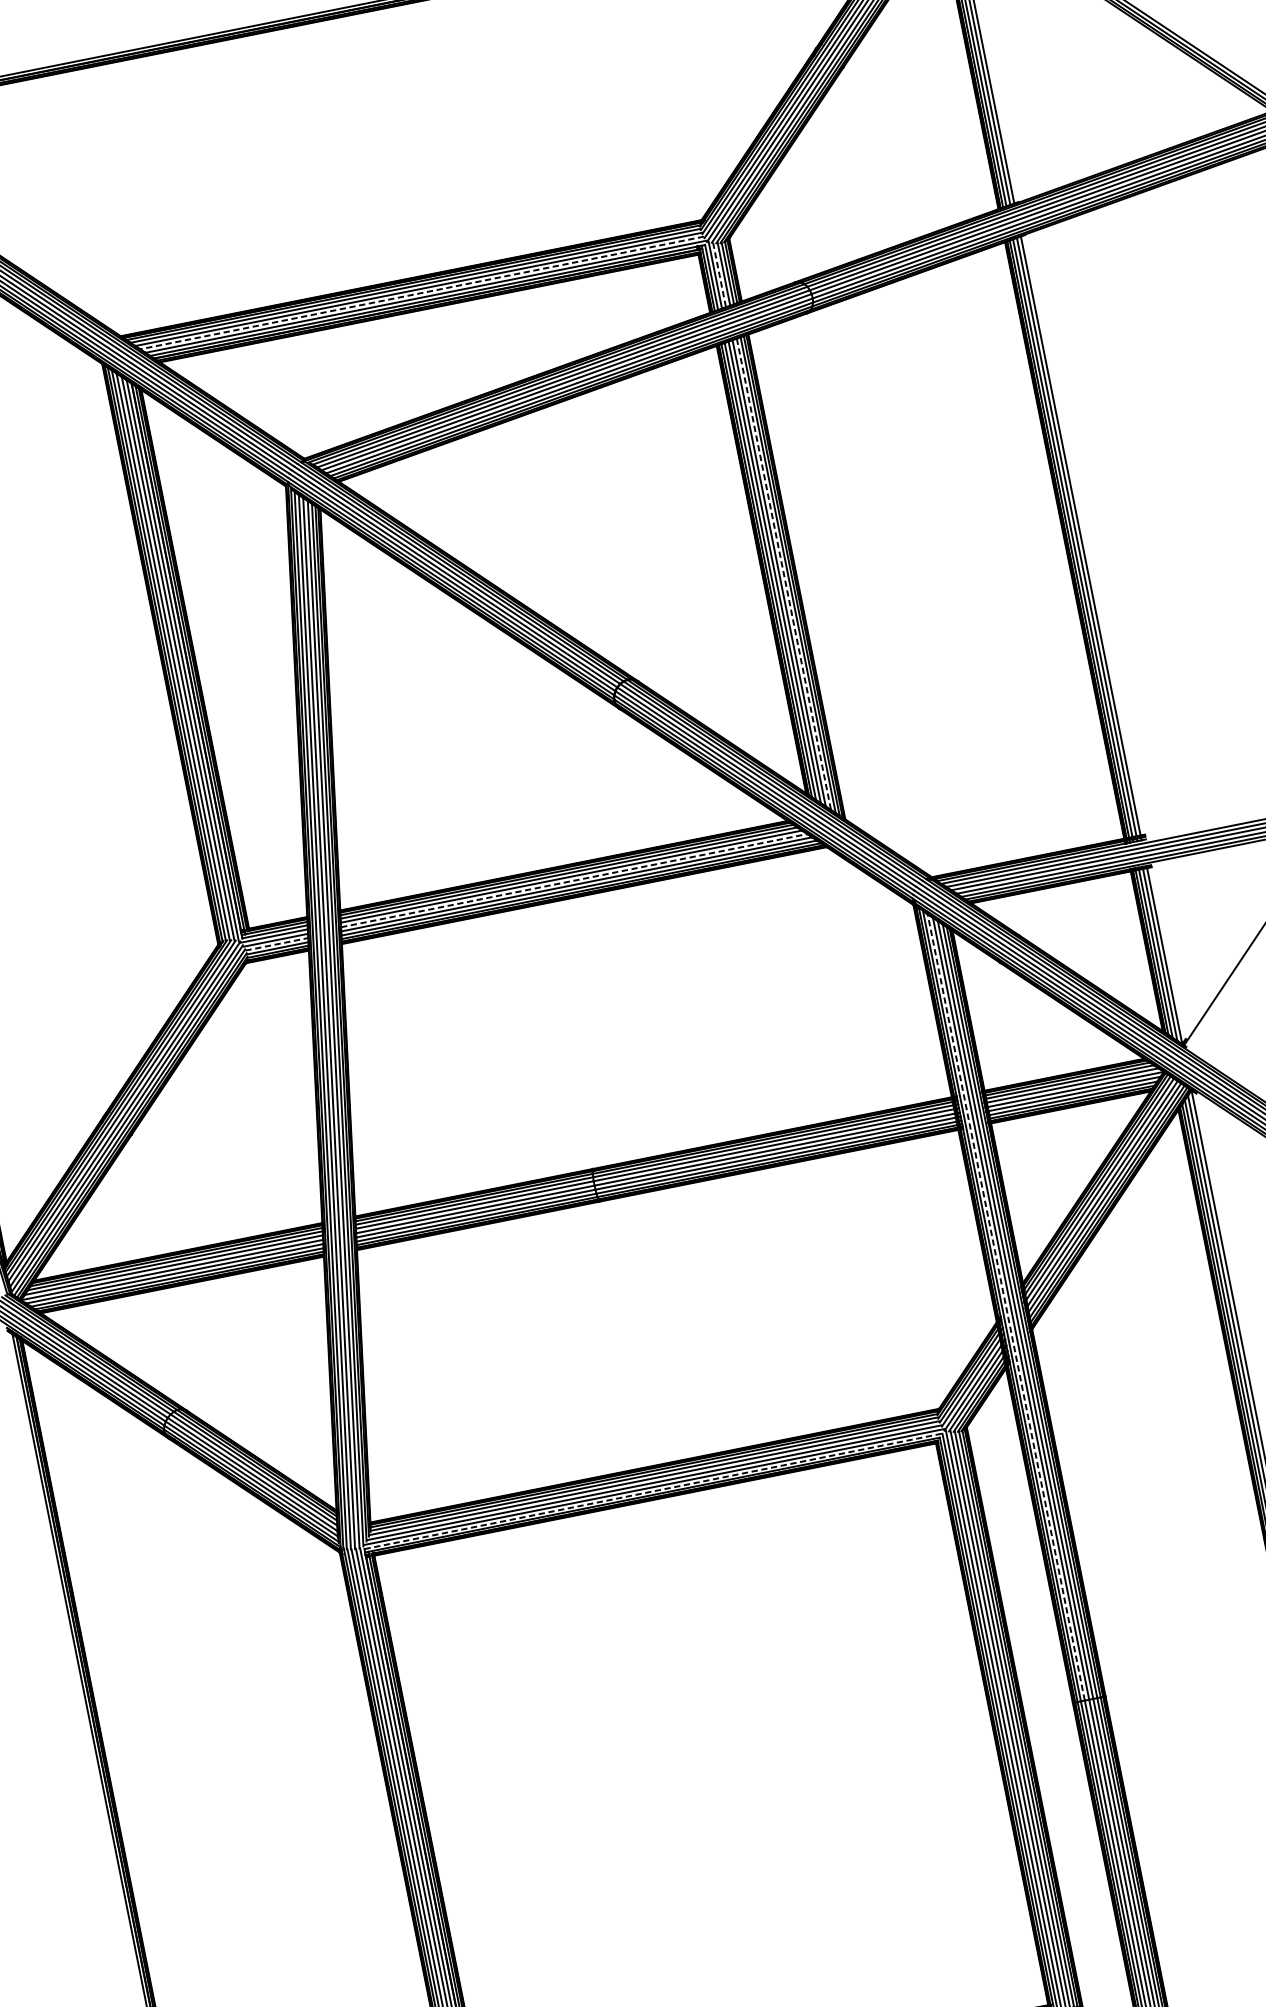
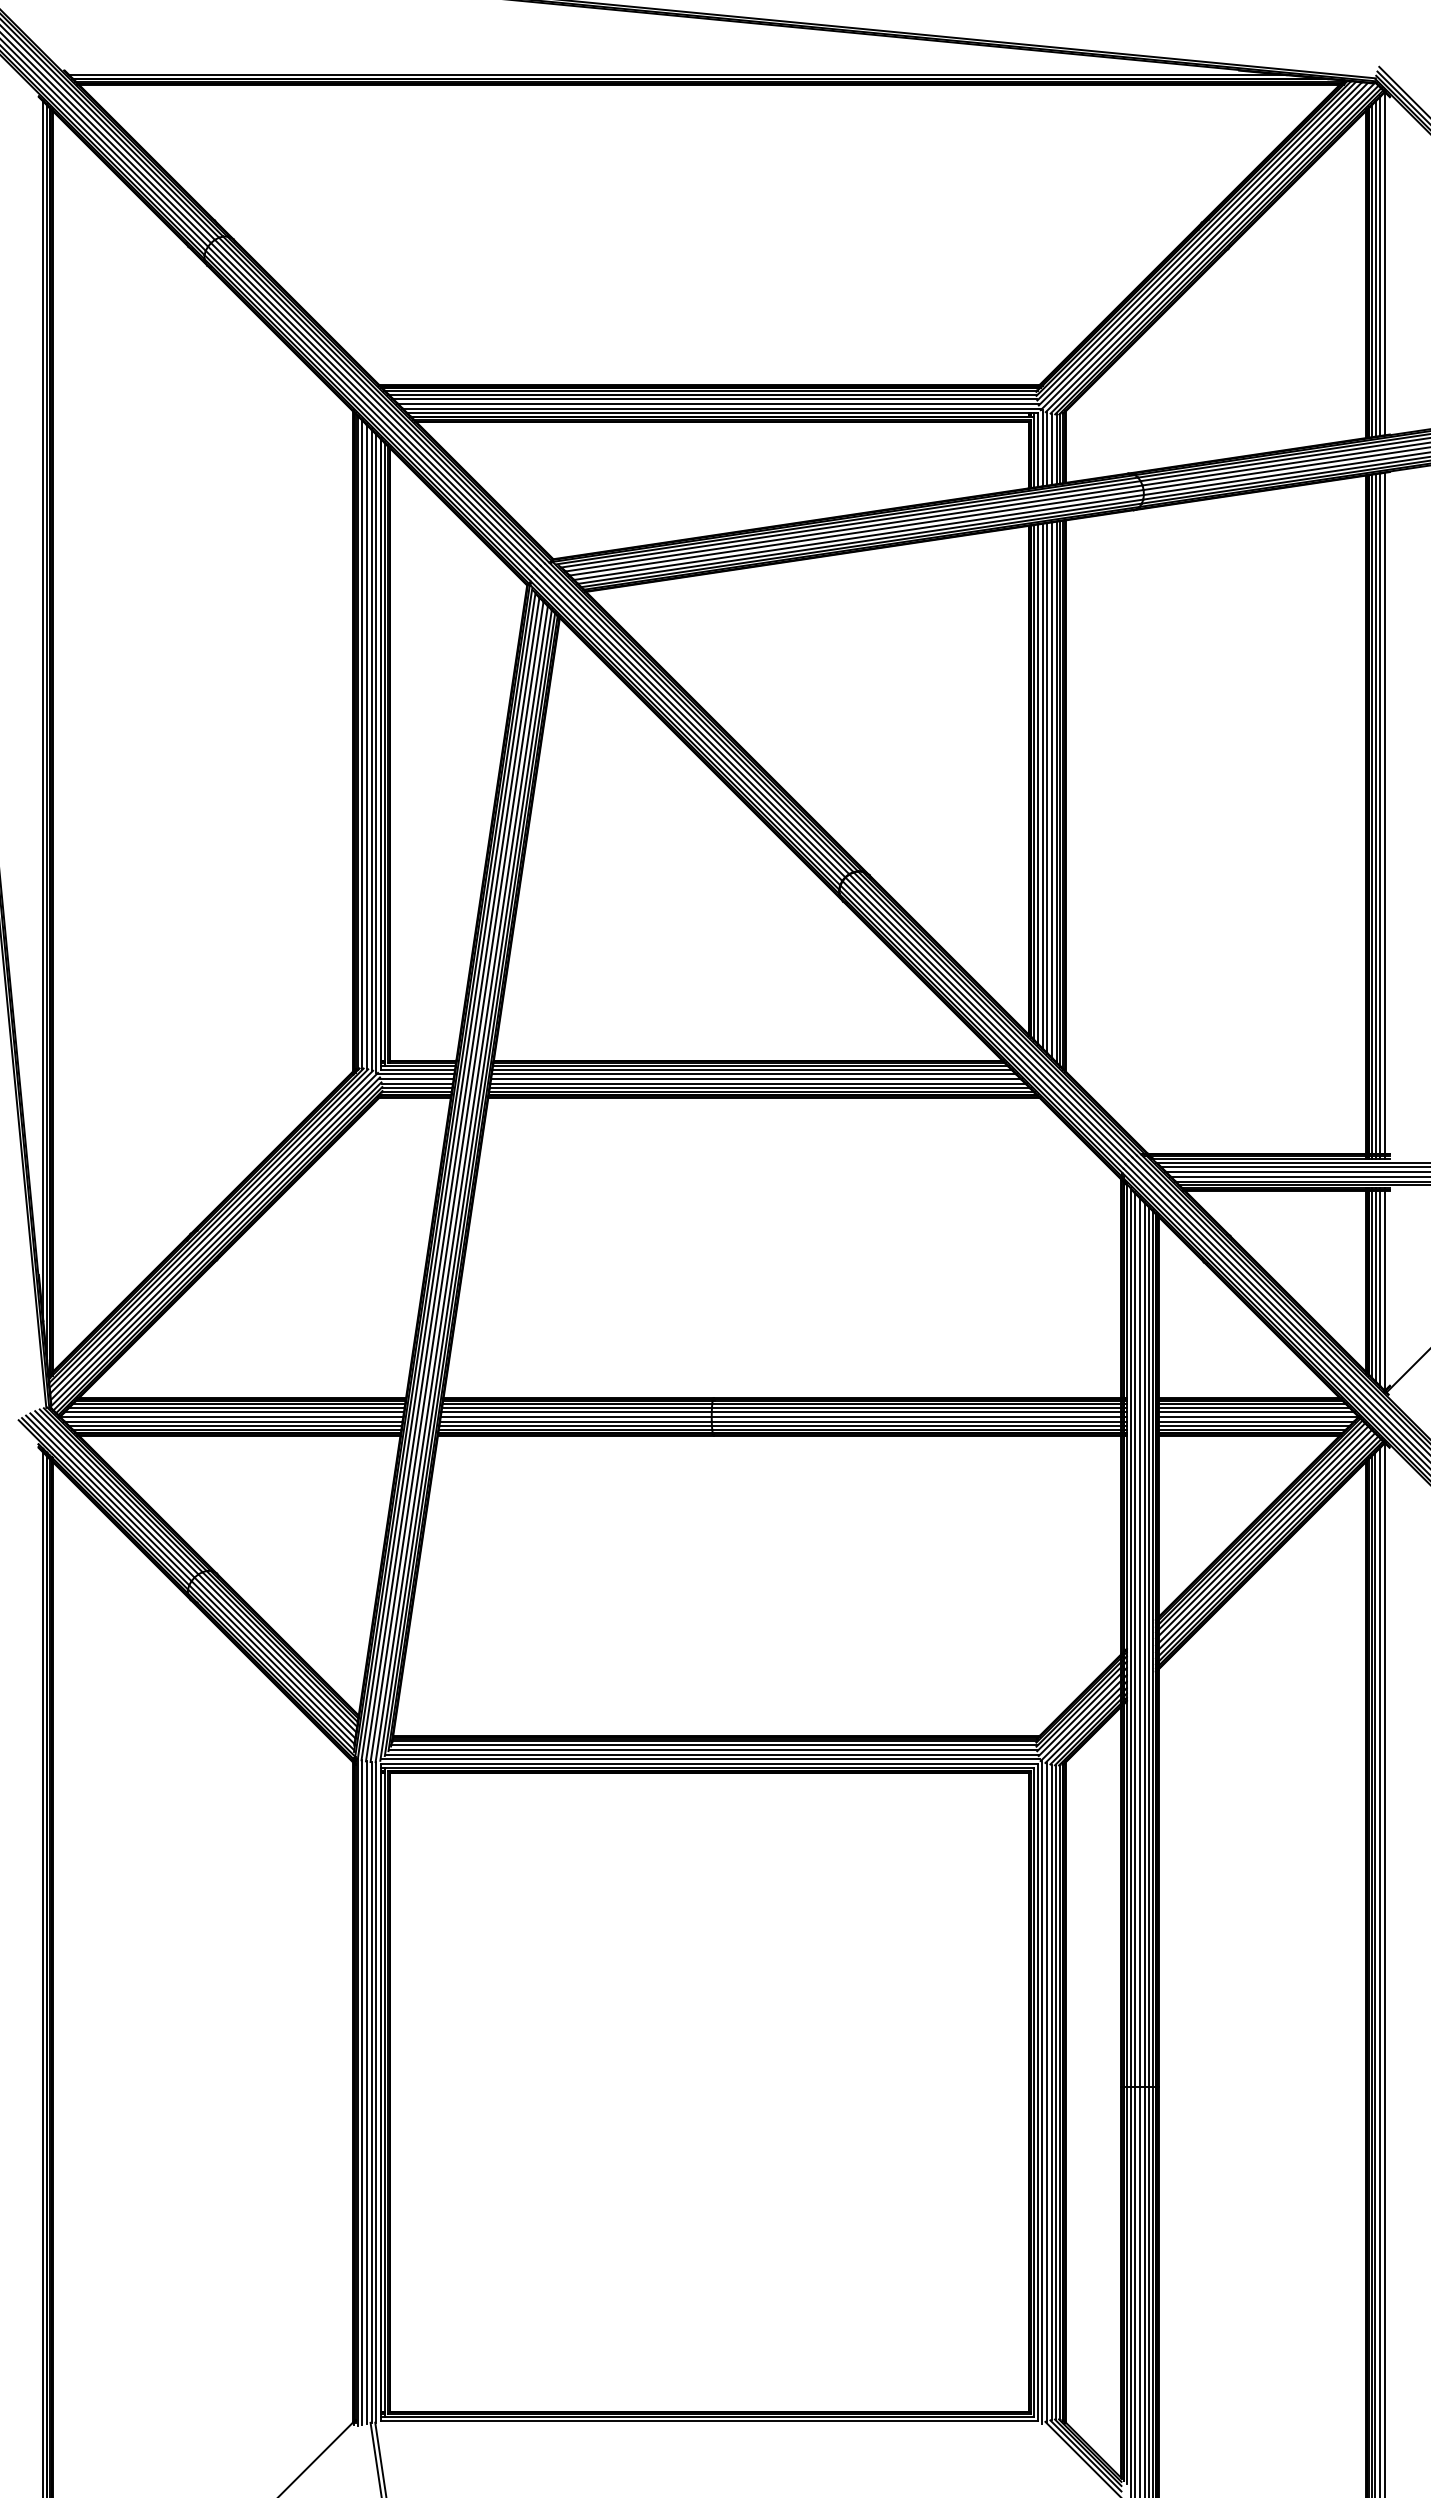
line: (719, 274) -> (1047, 448), dashed -> solid
line: (421, 292) -> (717, 403), dashed -> solid
line: (784, 574) -> (1052, 790), dashed -> solid
line: (574, 880) -> (756, 1079), dashed -> solid
line: (277, 943) -> (417, 1083), dashed -> solid
line: (1006, 1307) -> (1135, 1640), dashed -> solid
line: (653, 1490) -> (709, 1763), dashed -> solid

